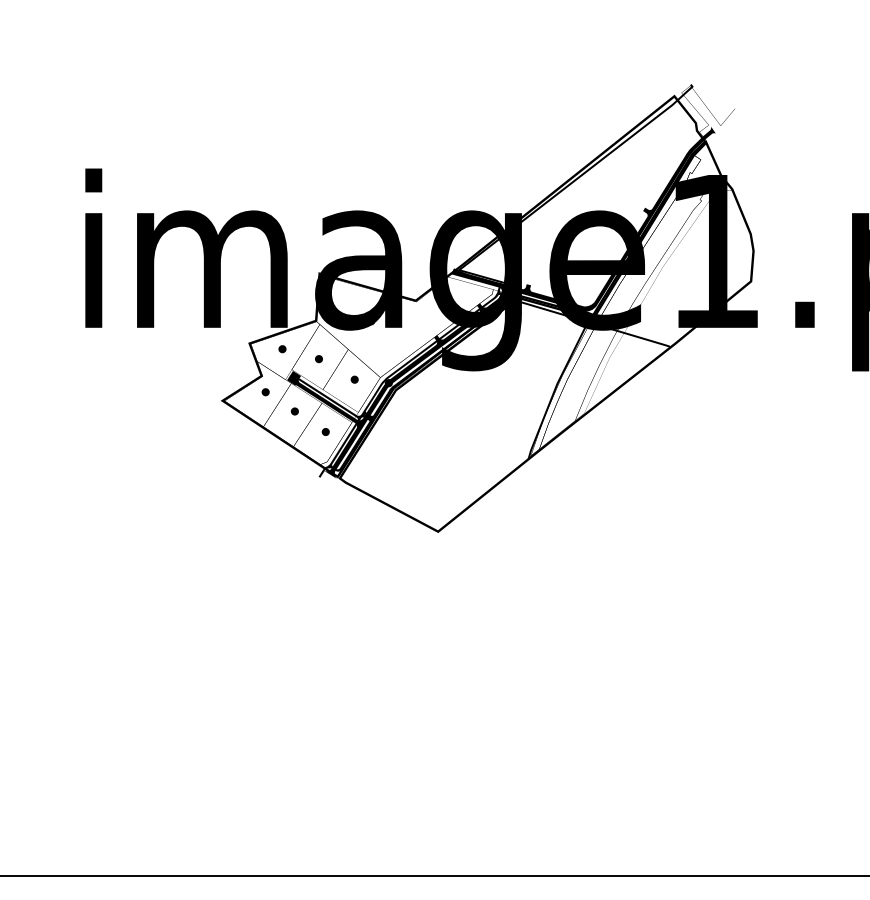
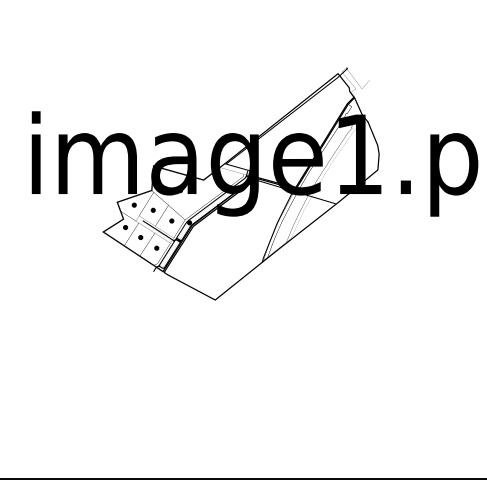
fill: (500, 301) -> (247, 180), removed

